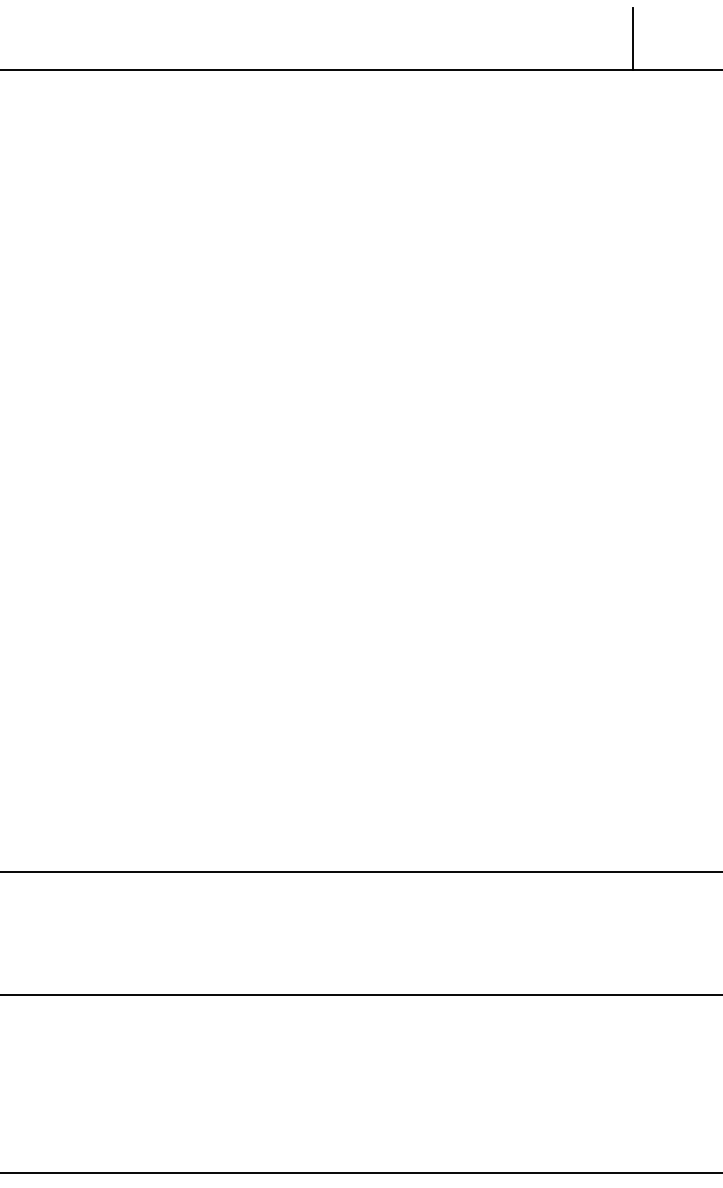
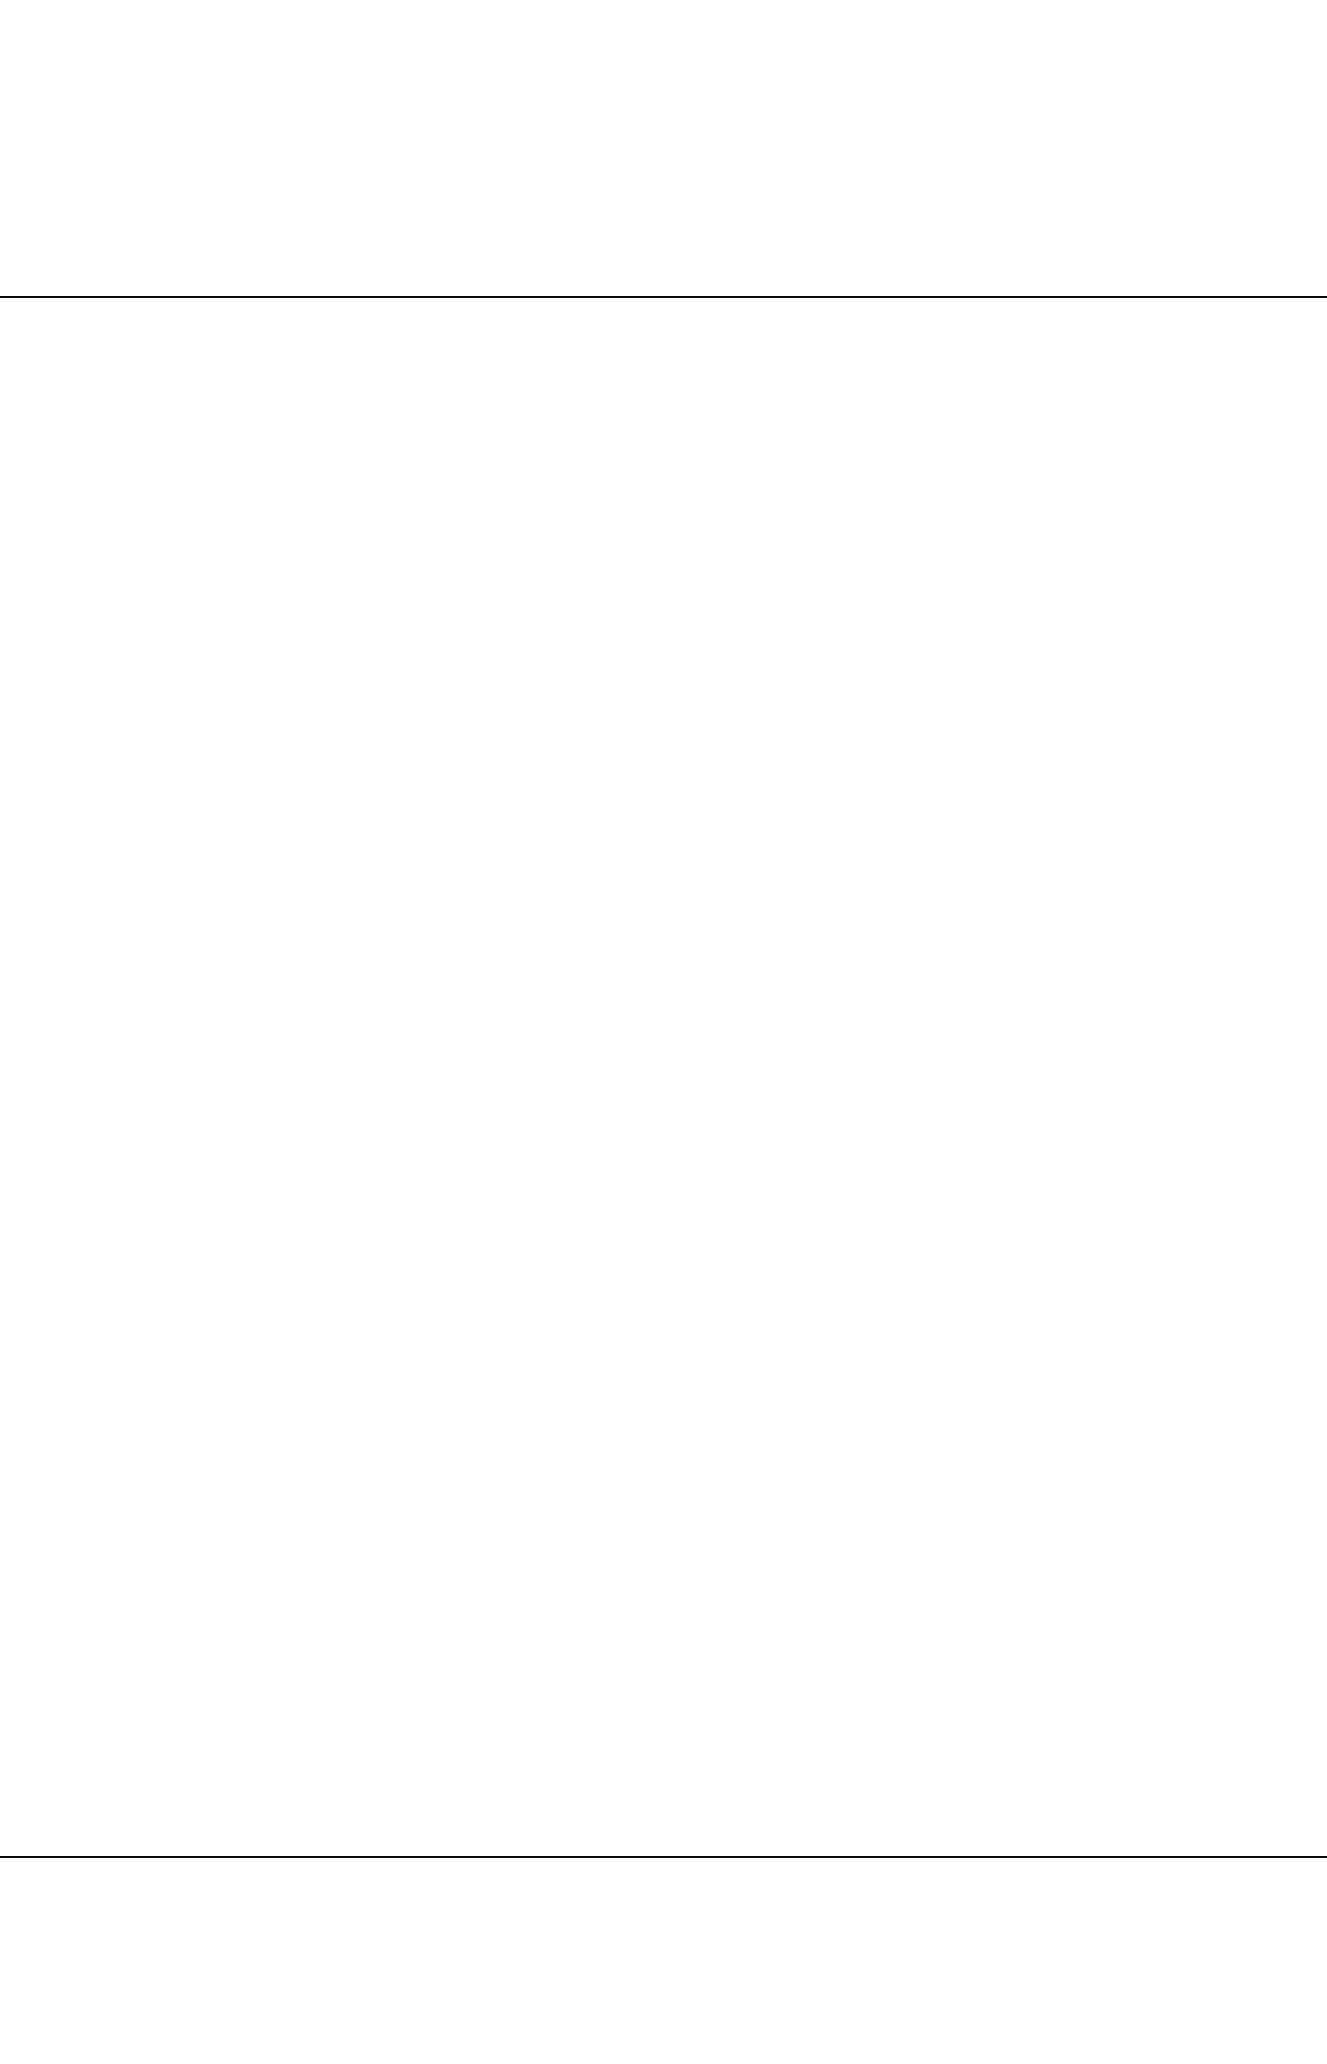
line: (633, 39) -> (1275, 237), removed

